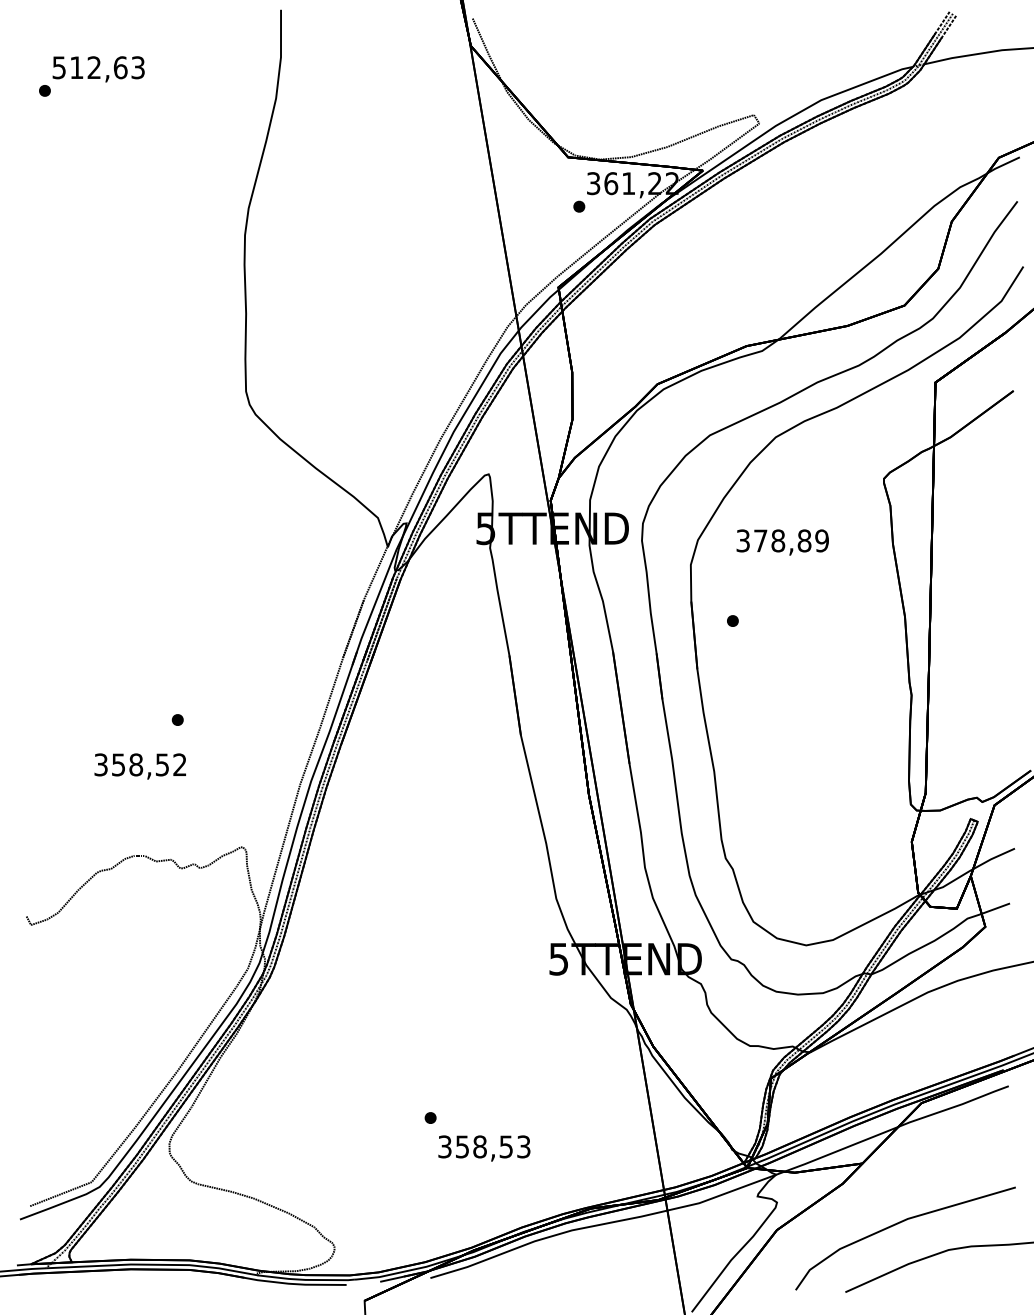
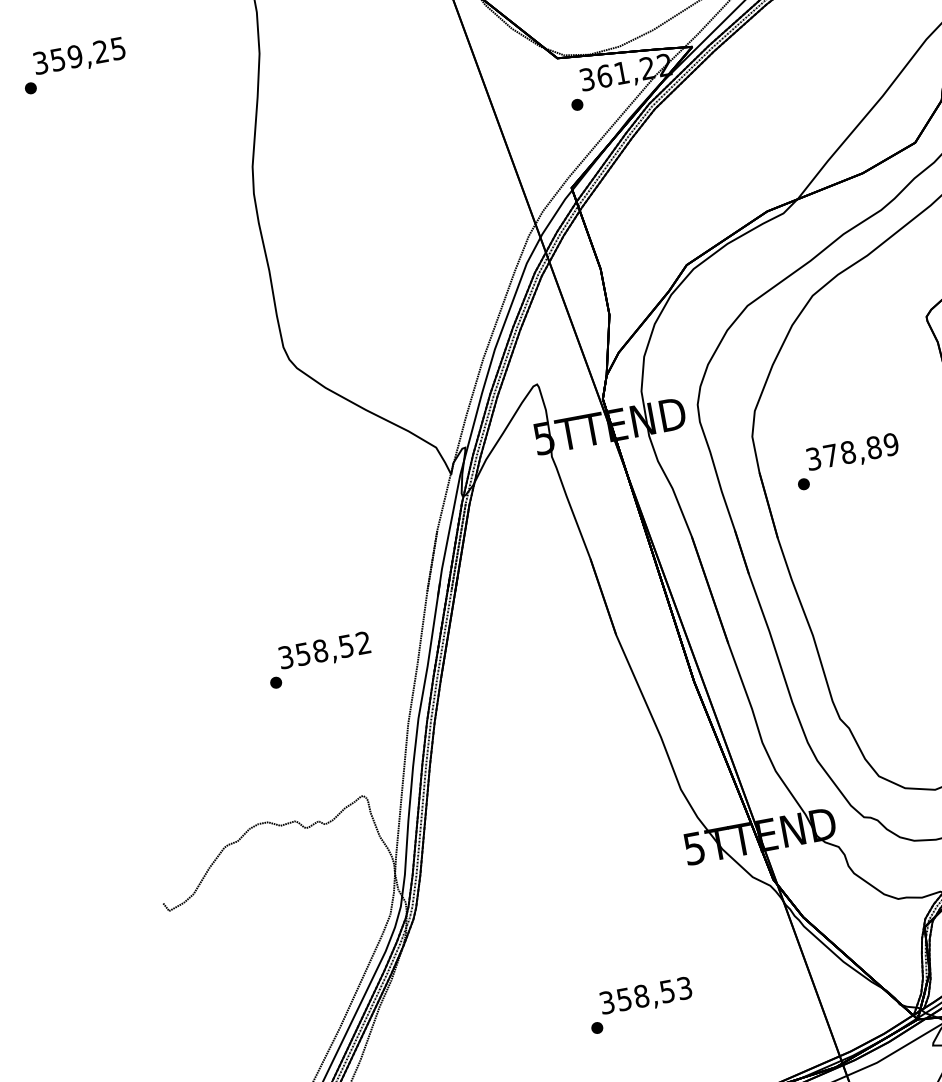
text: (98, 67) -> (79, 55), 512,63 -> 359,25
text: (782, 542) -> (852, 453), moved
text: (139, 766) -> (324, 651), moved
text: (484, 1148) -> (646, 997), moved

